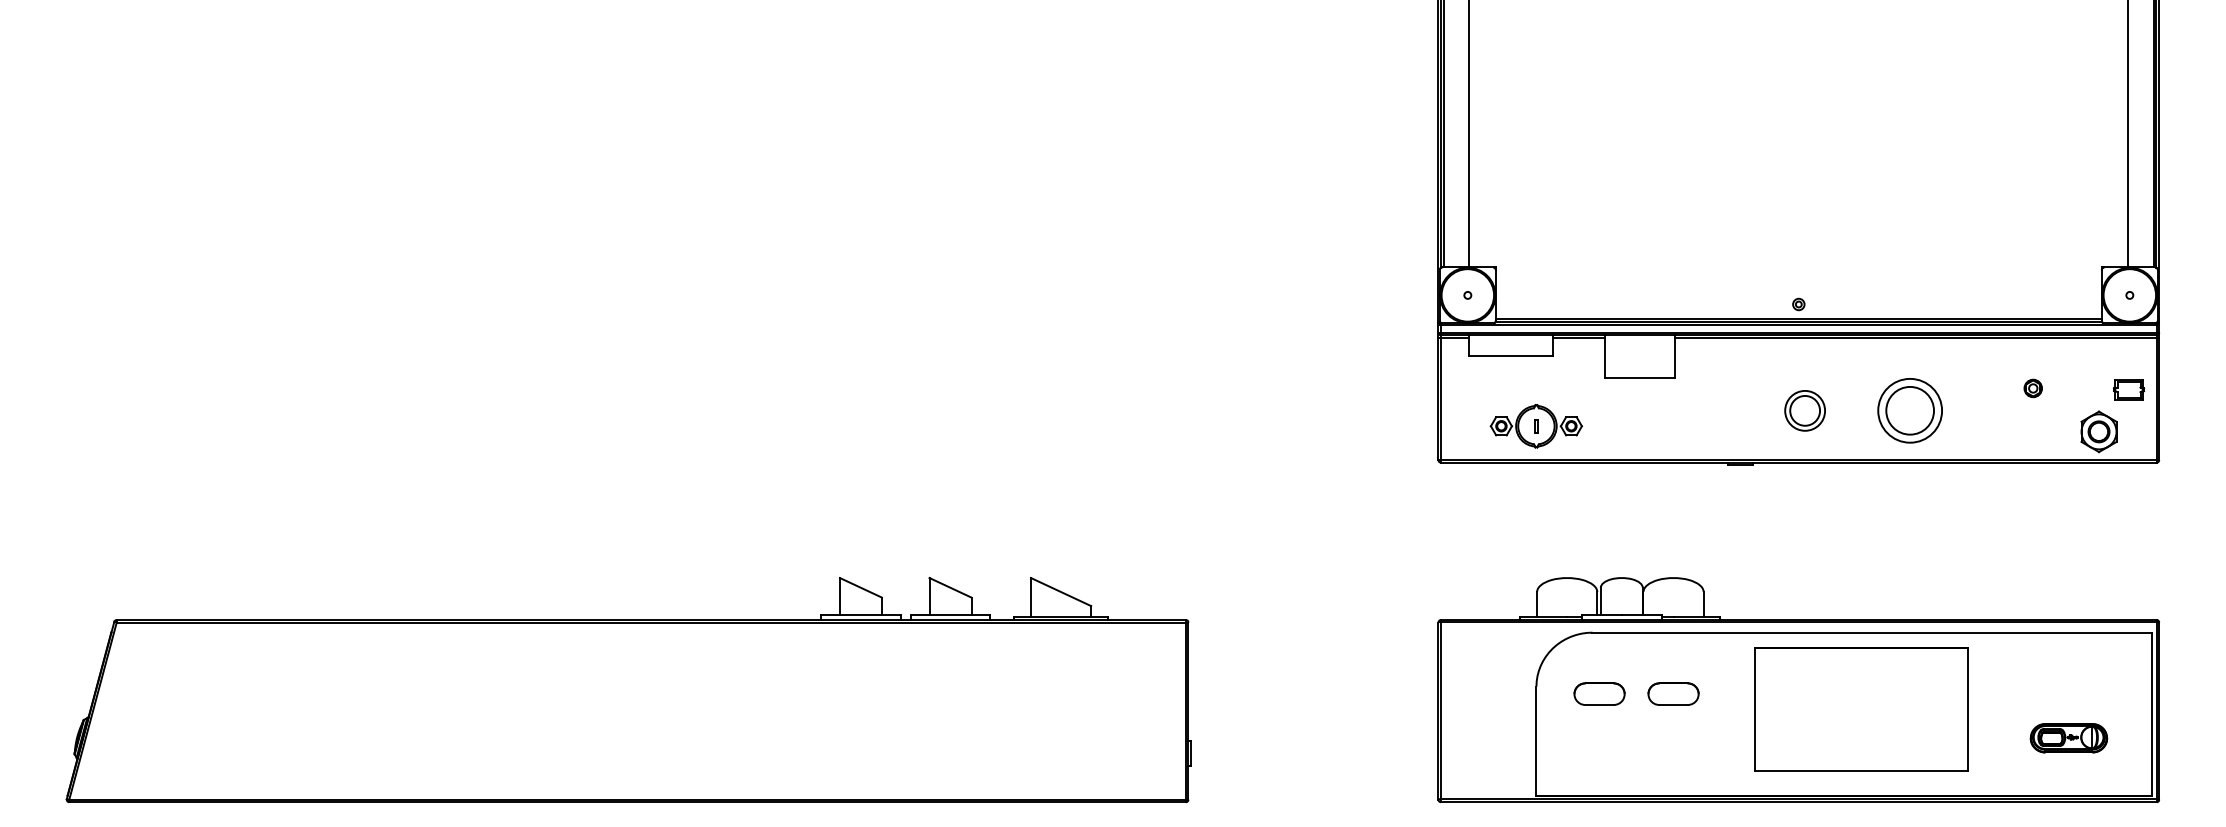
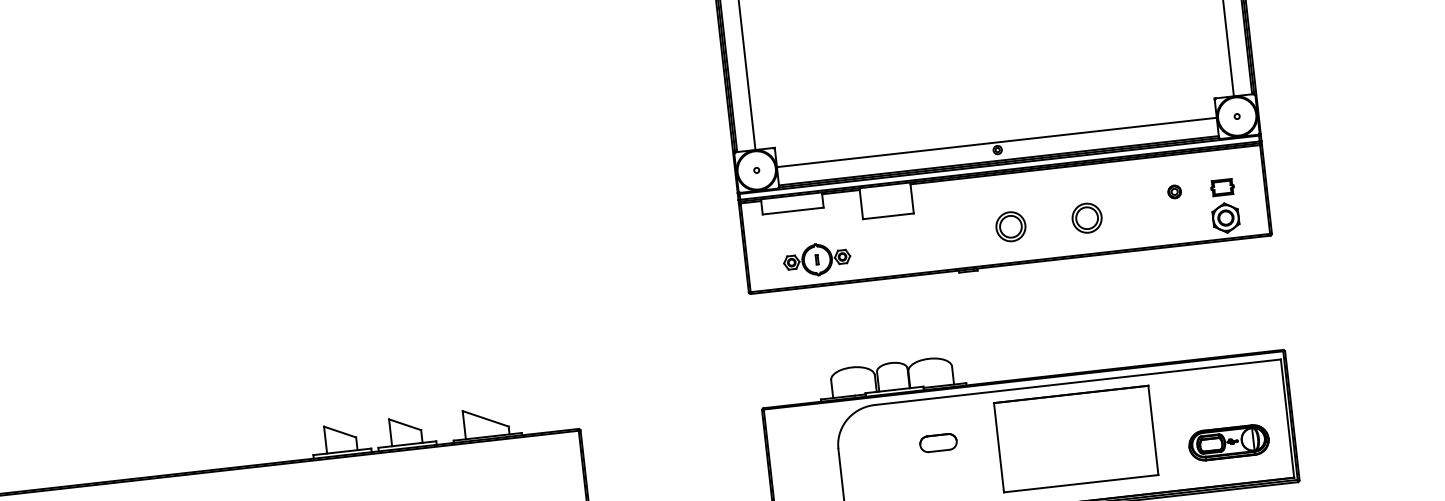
line: (1798, 294) -> (996, 142), added
part: (2129, 389) -> (1222, 187), moved
part: (1909, 410) -> (1086, 218), size x0.62
part: (1599, 693) -> (884, 448), removed
part: (2068, 738) -> (1228, 443), size x1.43

